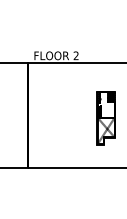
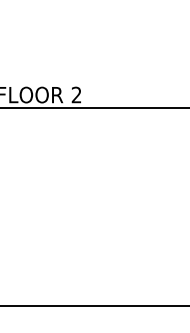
part: (105, 118) -> (131, 213), removed

